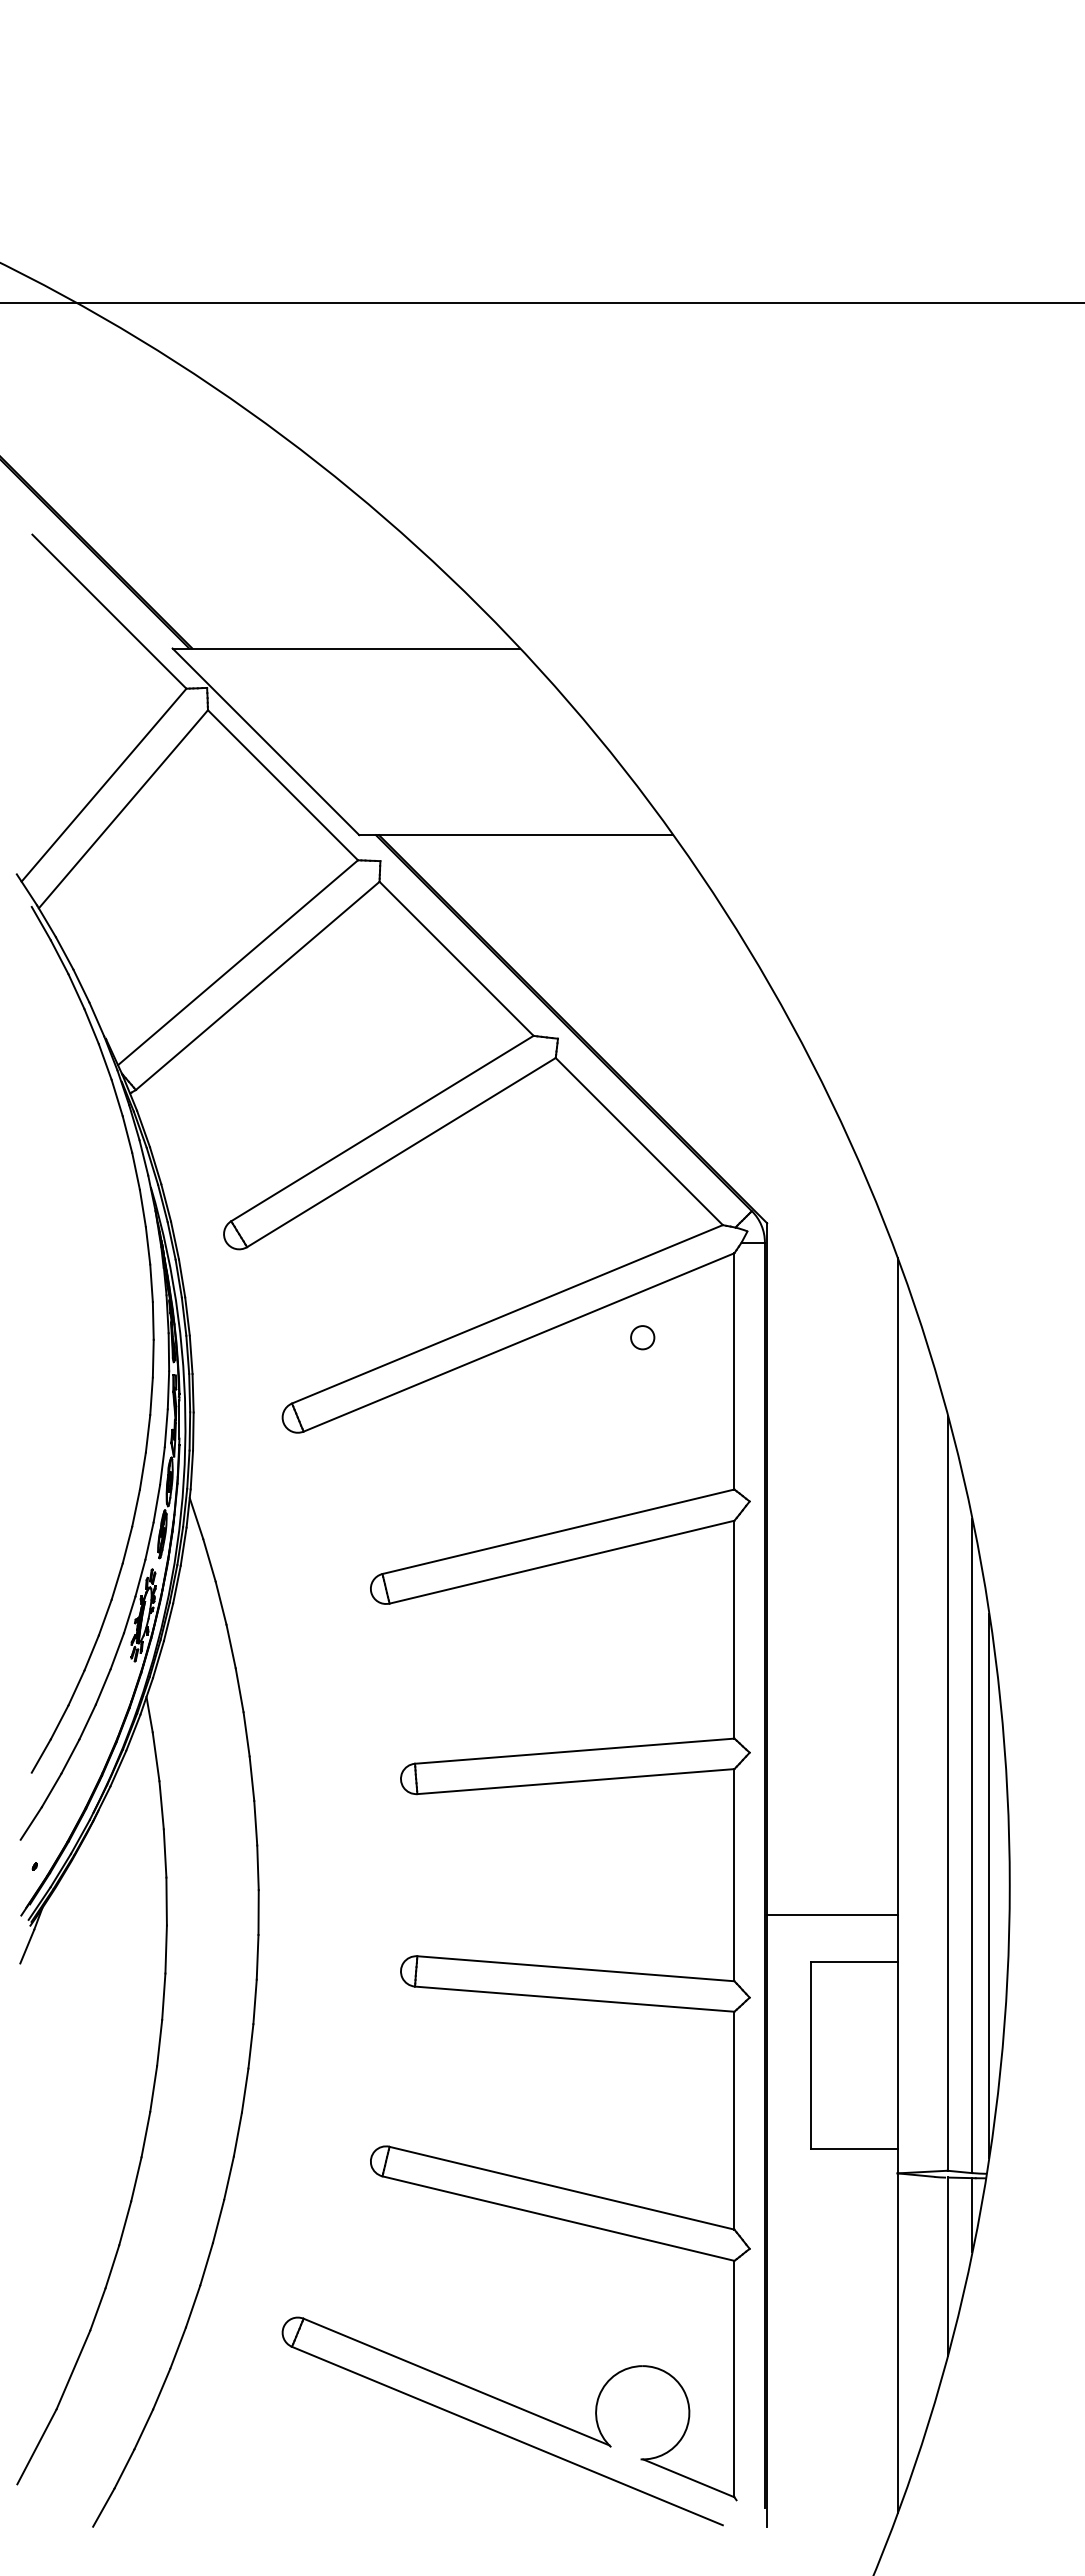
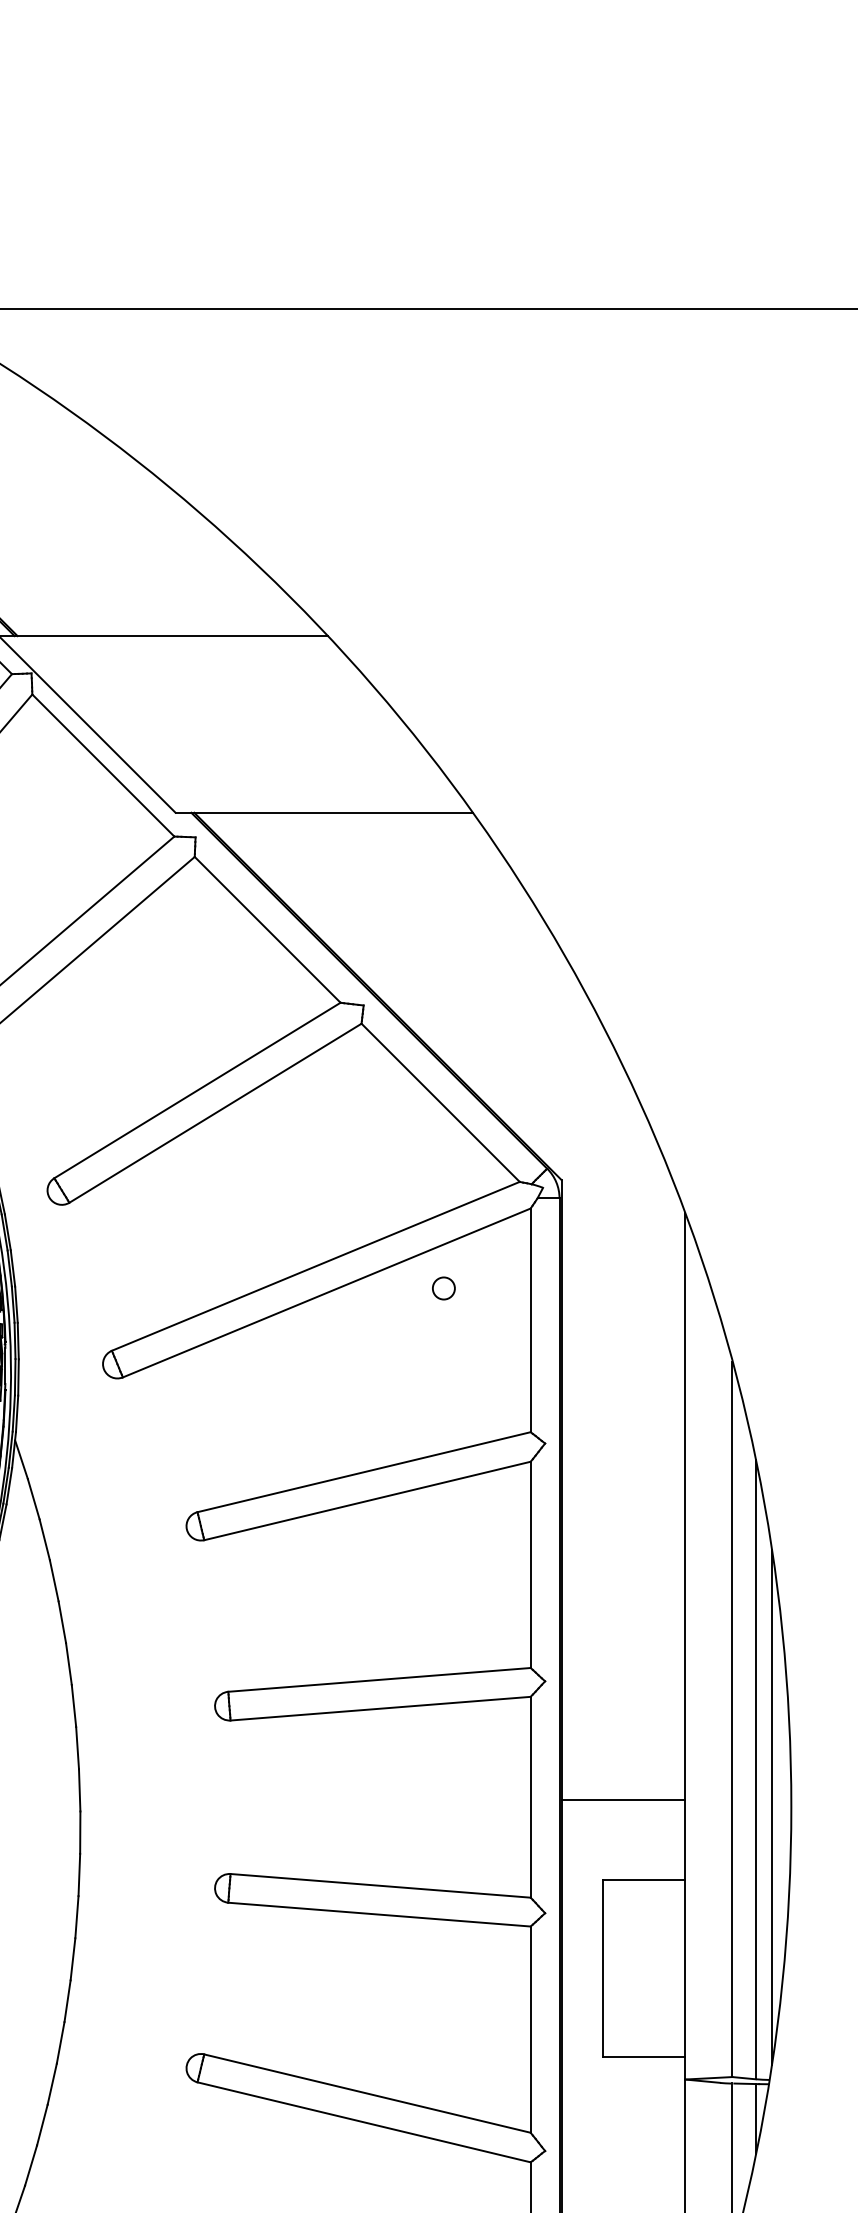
line: (832, 1915) -> (623, 1800), moved

